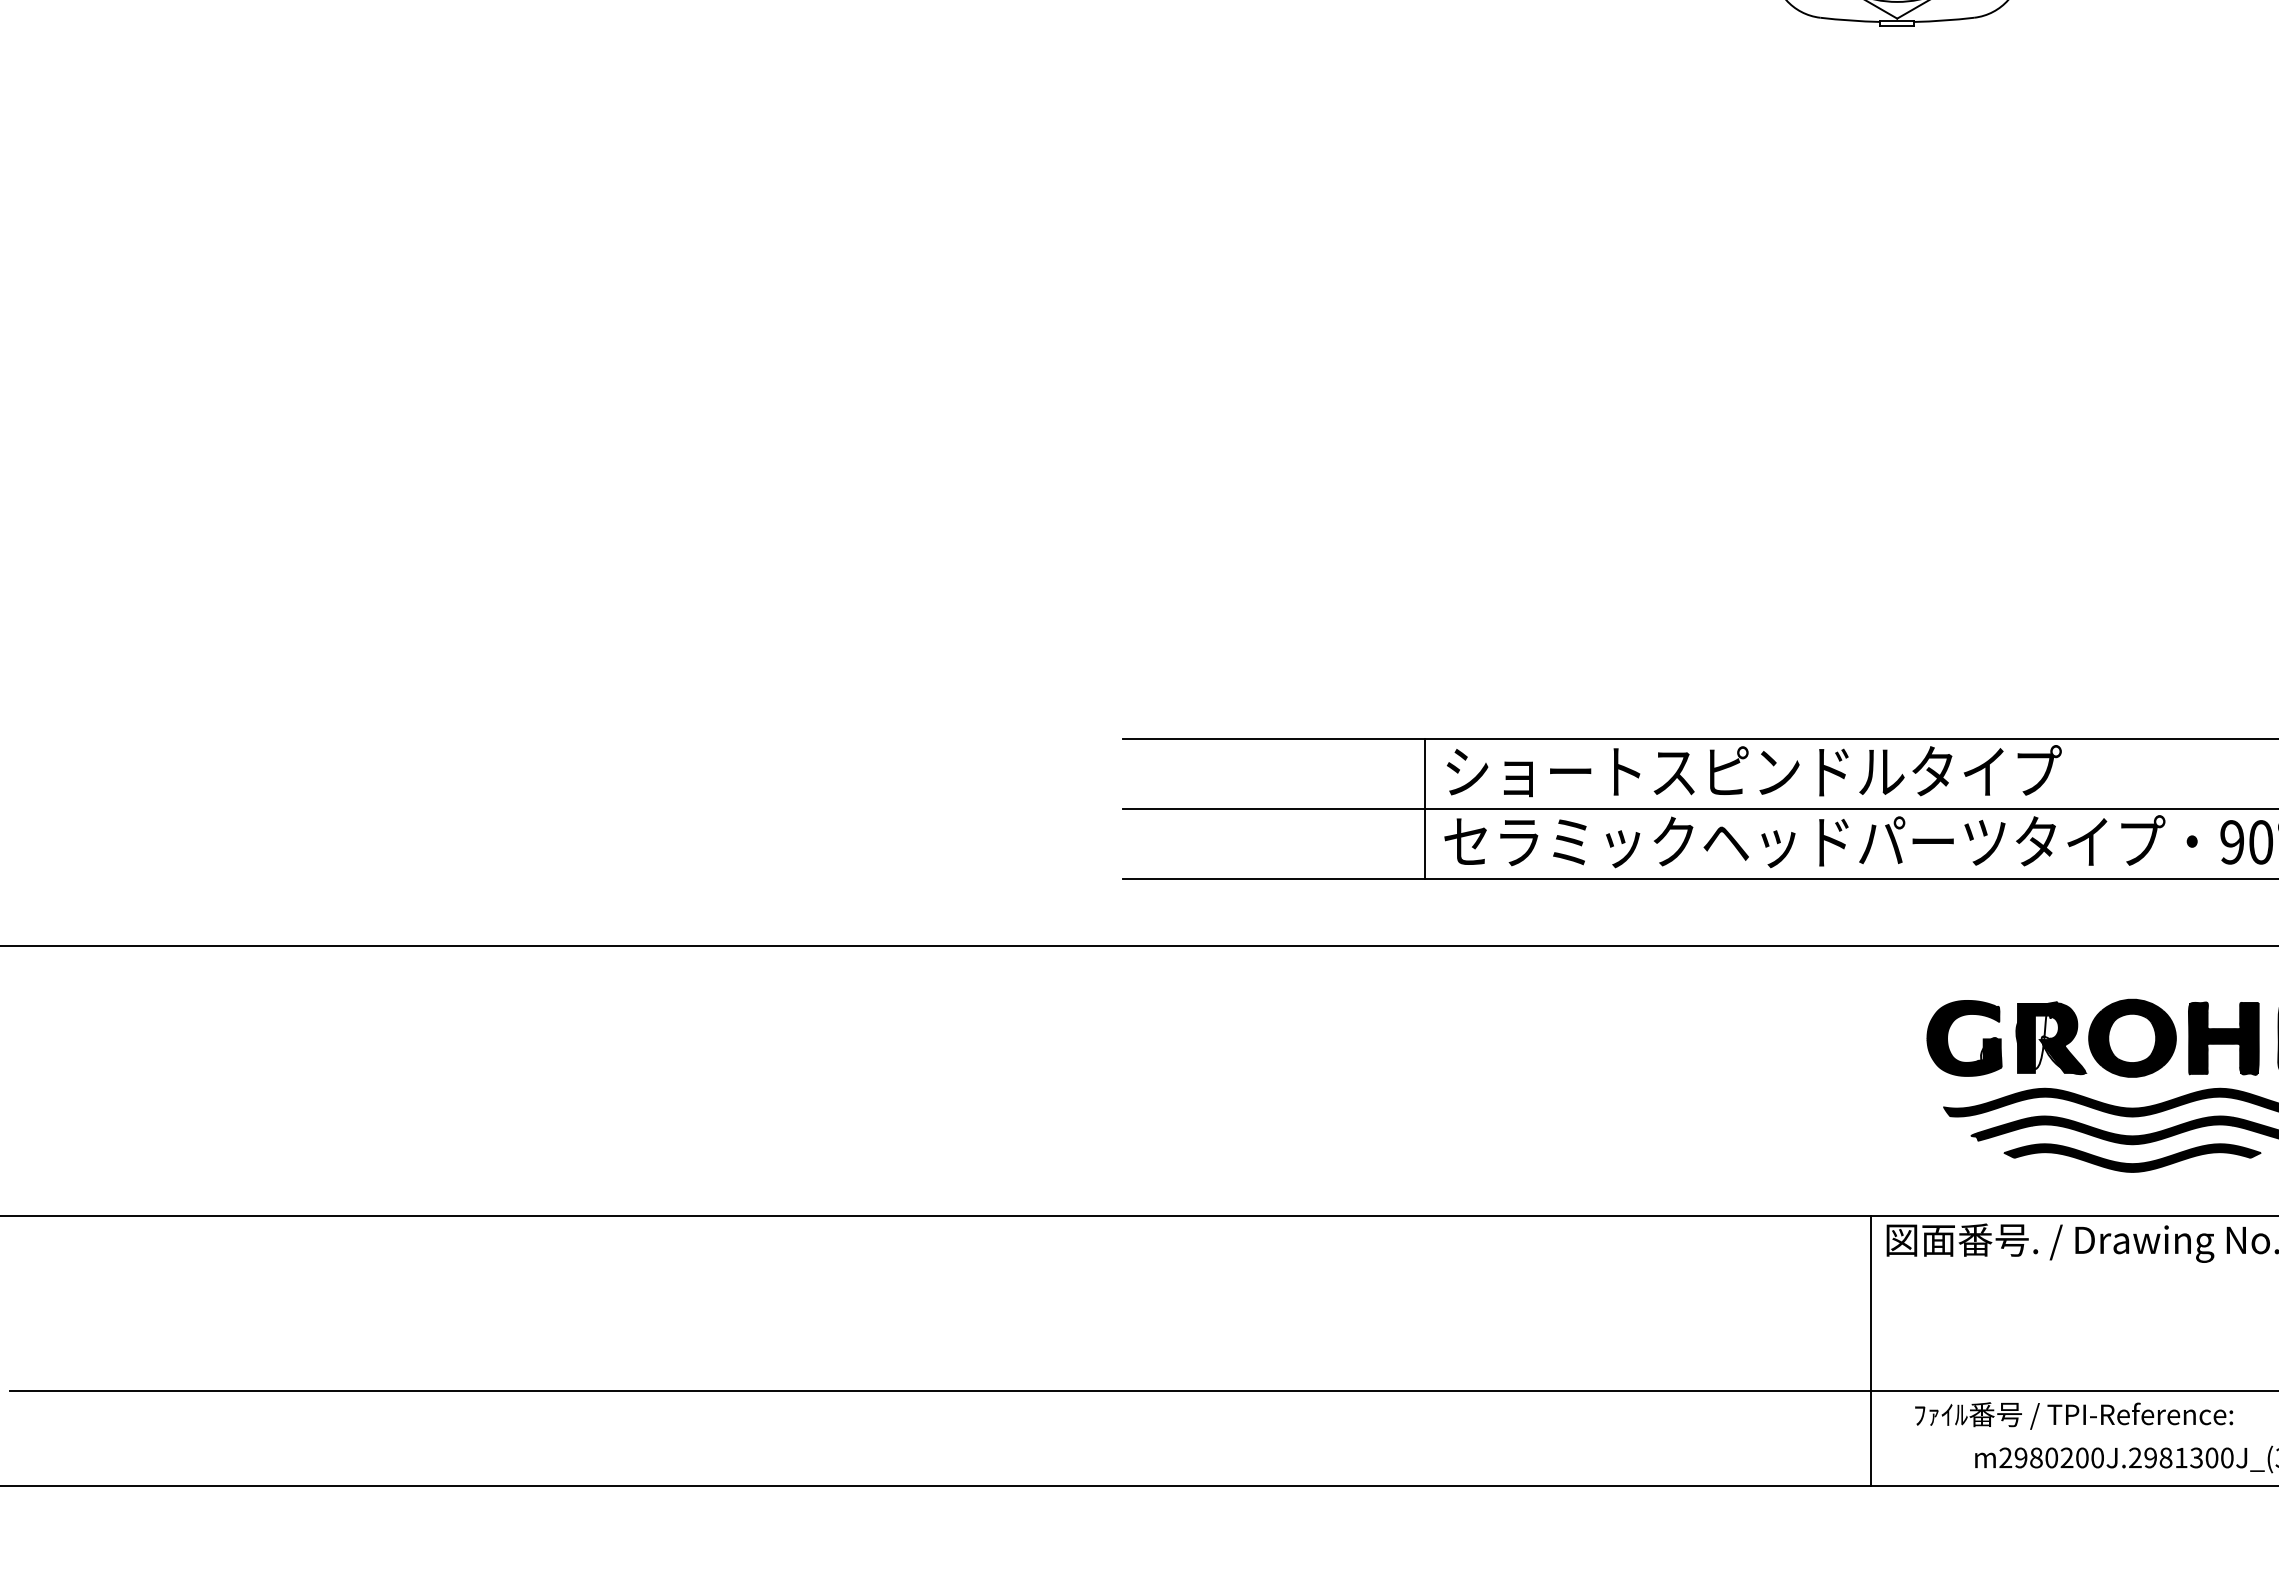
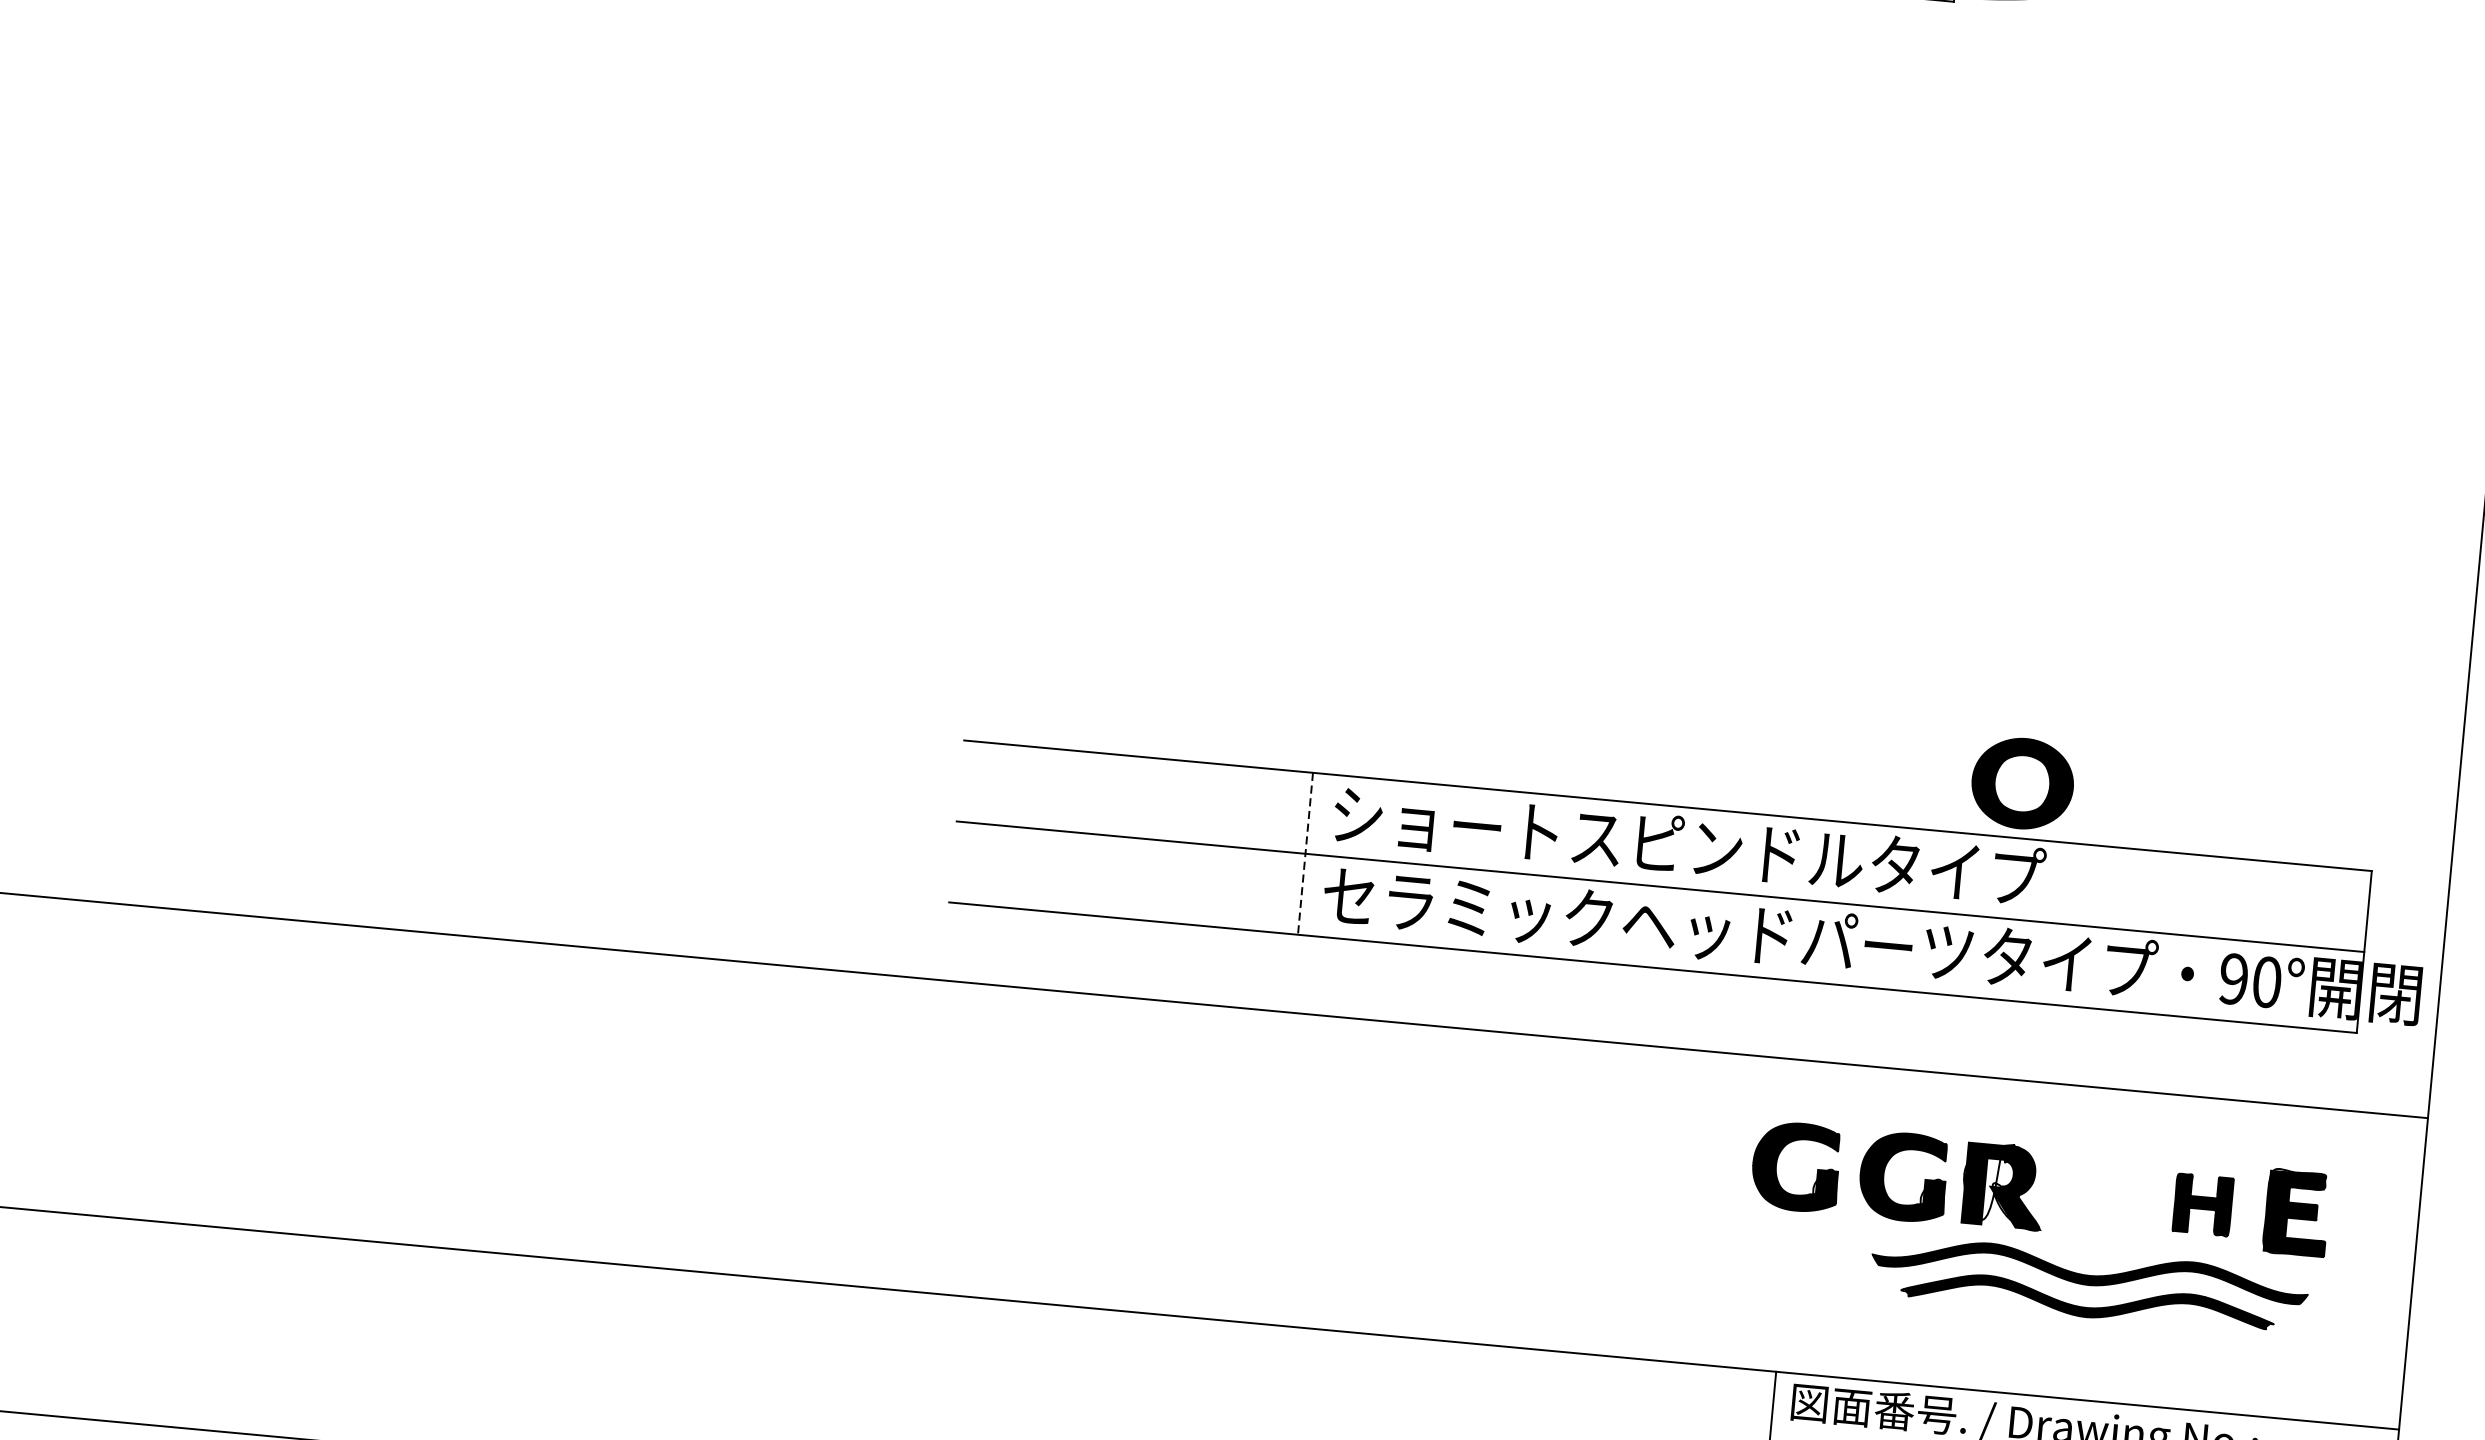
line: (1425, 809) -> (1305, 854), solid -> dashed
part: (1855, 1035) -> (1778, 1161), added
part: (2132, 1037) -> (2022, 782), moved
part: (2223, 1038) -> (2202, 1204), size x0.7
part: (2132, 1157) -> (2084, 1332), removed

